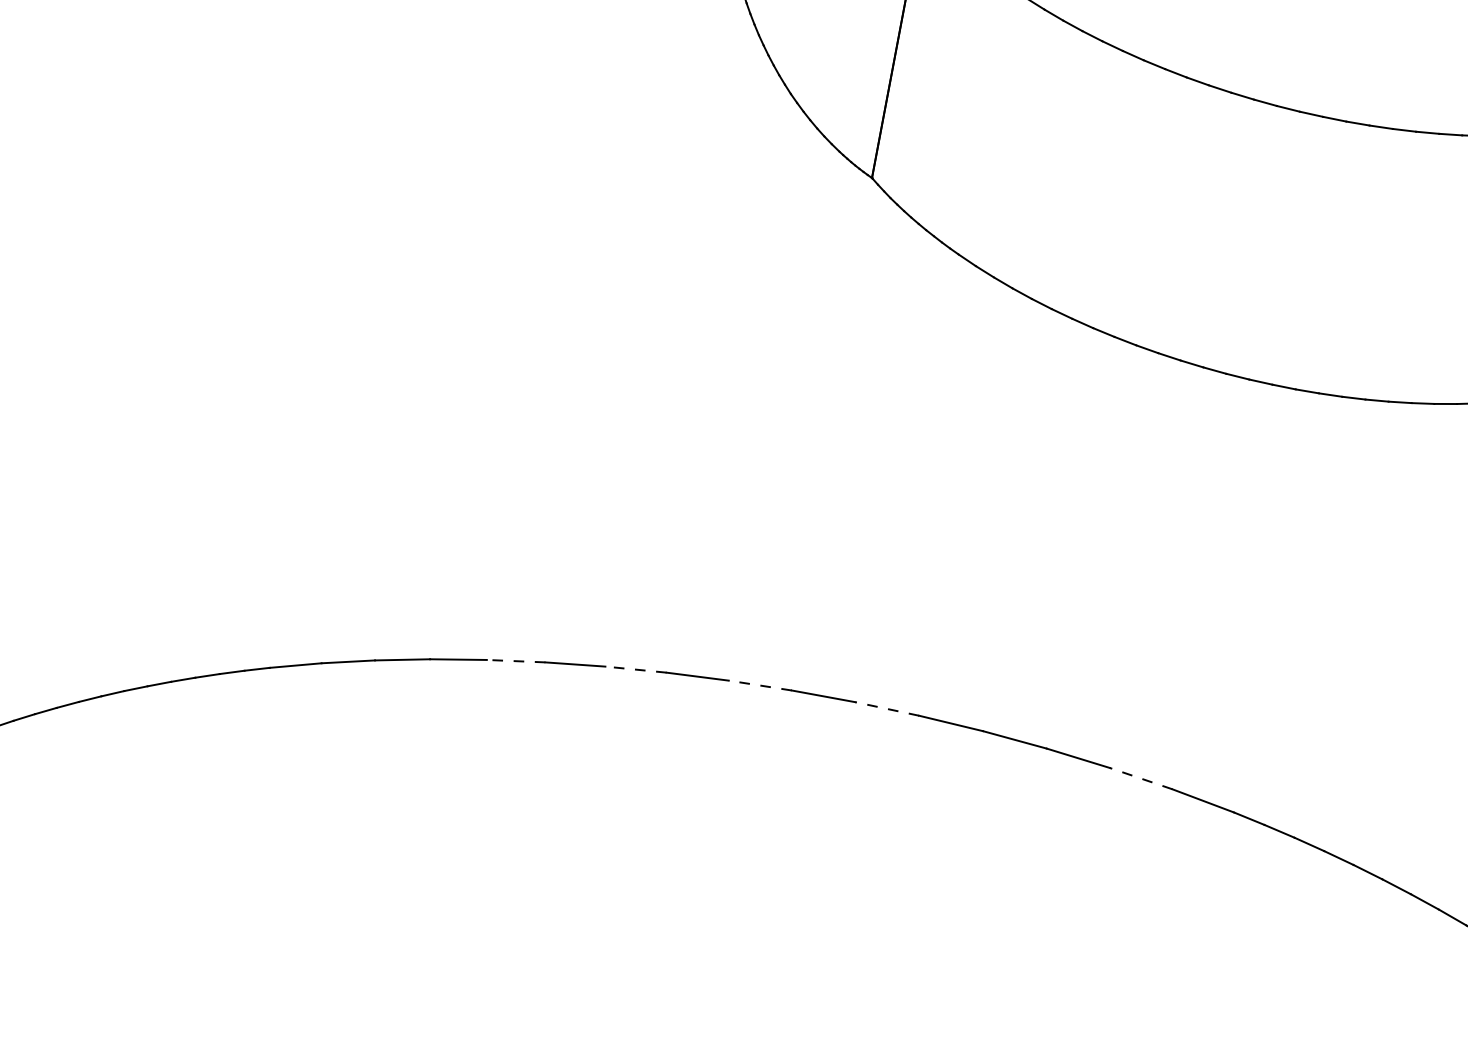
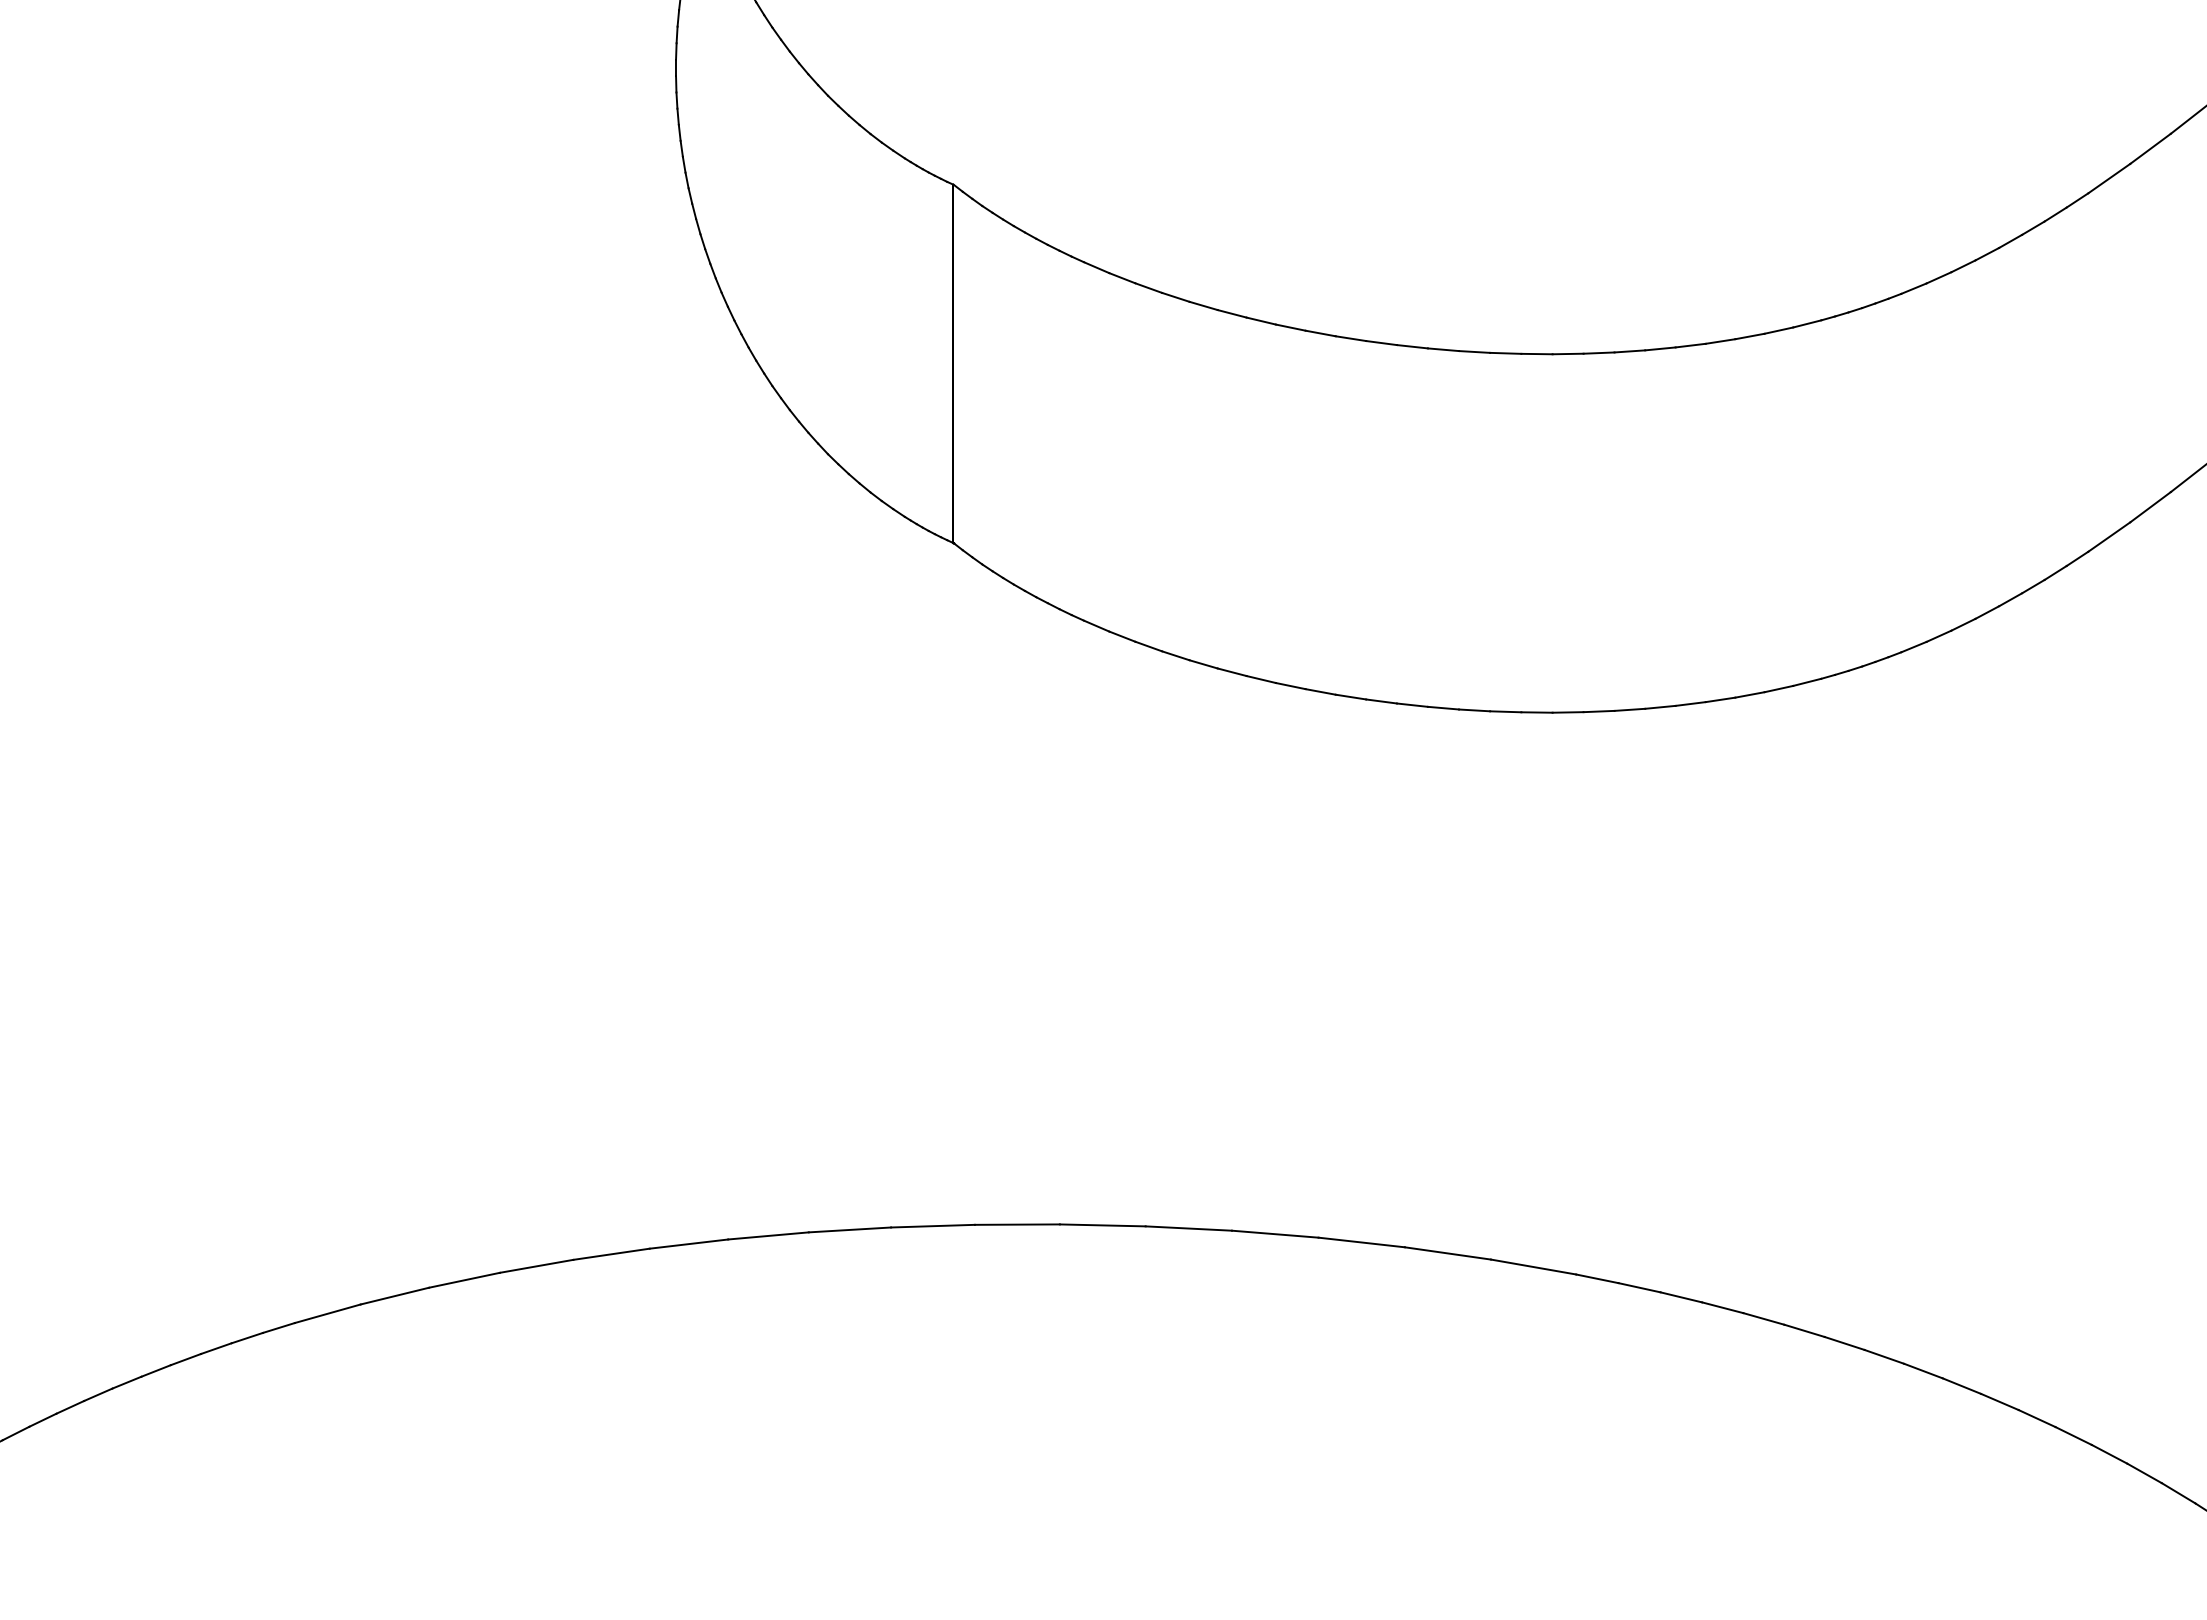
line: (516, 661) -> (611, 1254), dashed -> solid
line: (636, 669) -> (768, 1235), dashed -> solid
line: (760, 685) -> (933, 1226), dashed -> solid
line: (887, 709) -> (1102, 1225), dashed -> solid
line: (1140, 778) -> (1447, 1253), dashed -> solid

